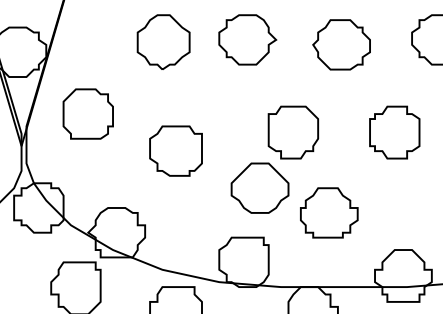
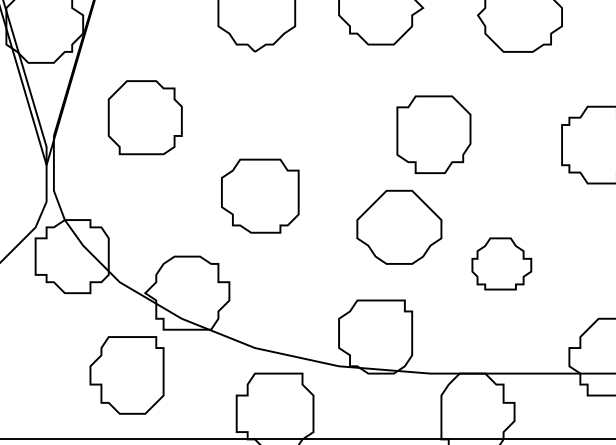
part: (293, 132) -> (434, 134), moved
part: (175, 150) -> (259, 195), moved
part: (329, 212) -> (502, 263), size x0.7

